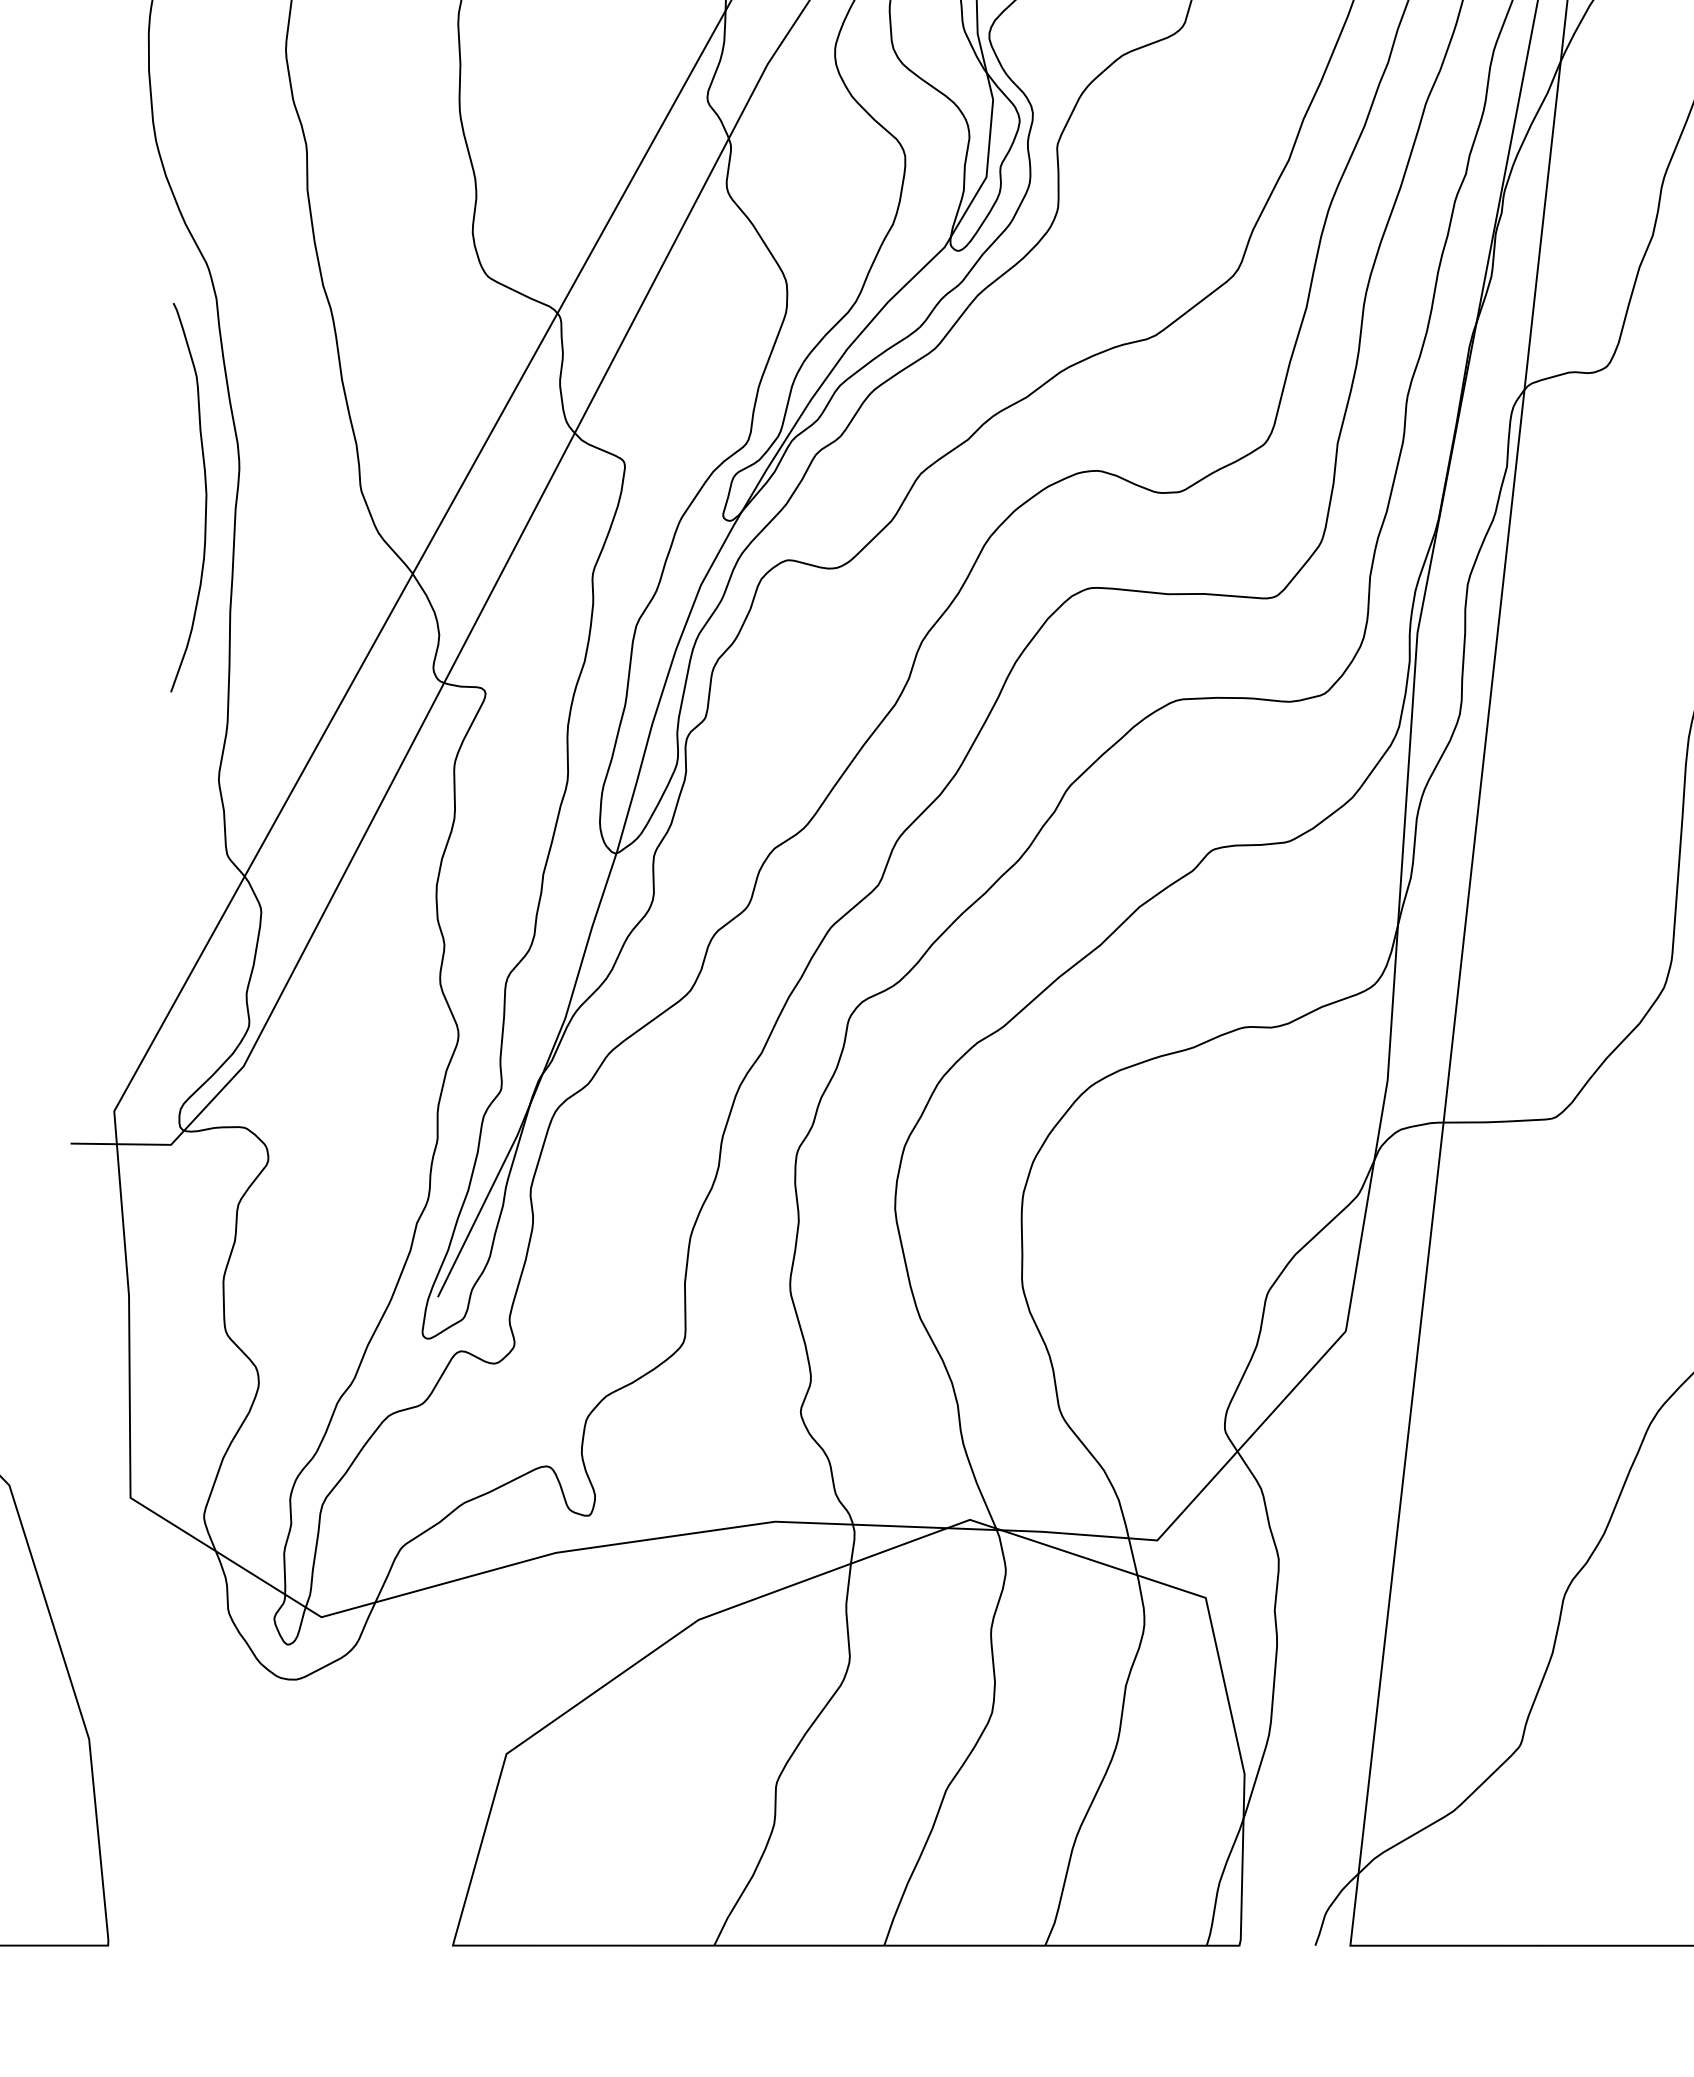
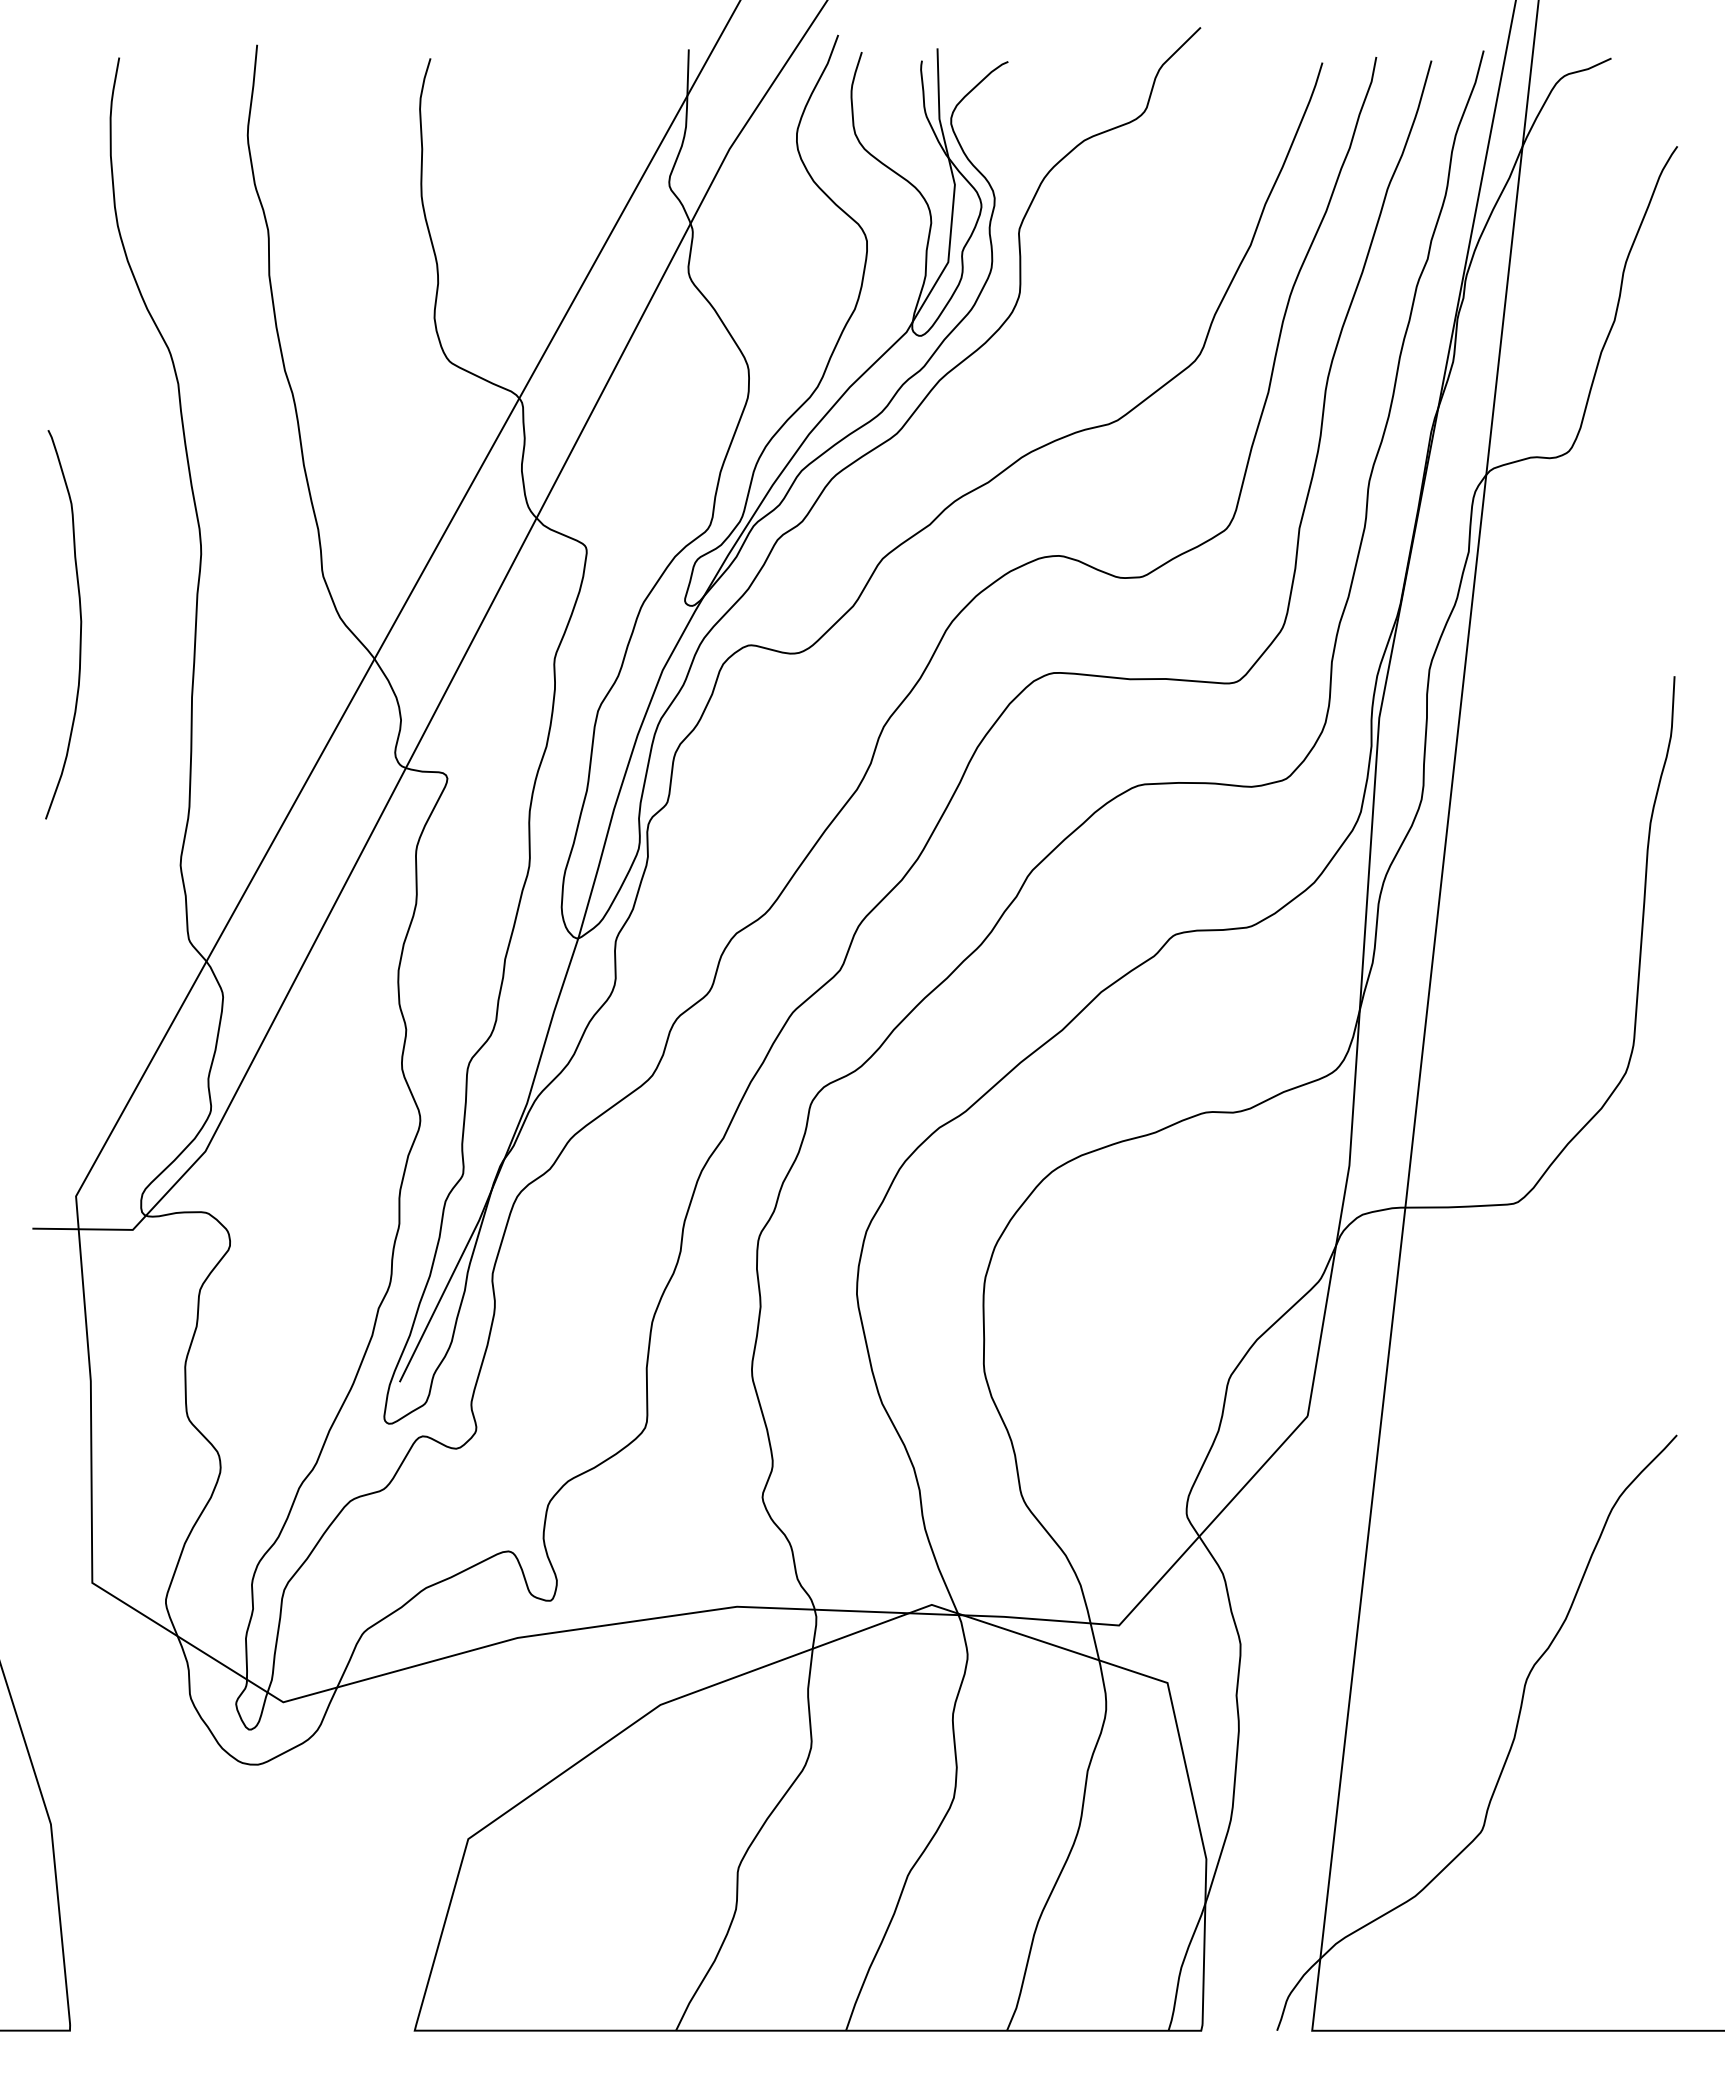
curve: (205, 497) -> (80, 624), moved

